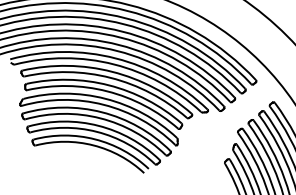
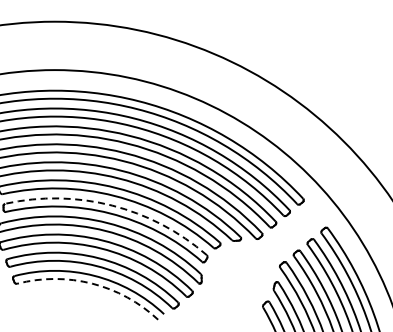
arc: (109, 85) -> (112, 205), solid -> dashed
arc: (93, 145) -> (92, 283), solid -> dashed

